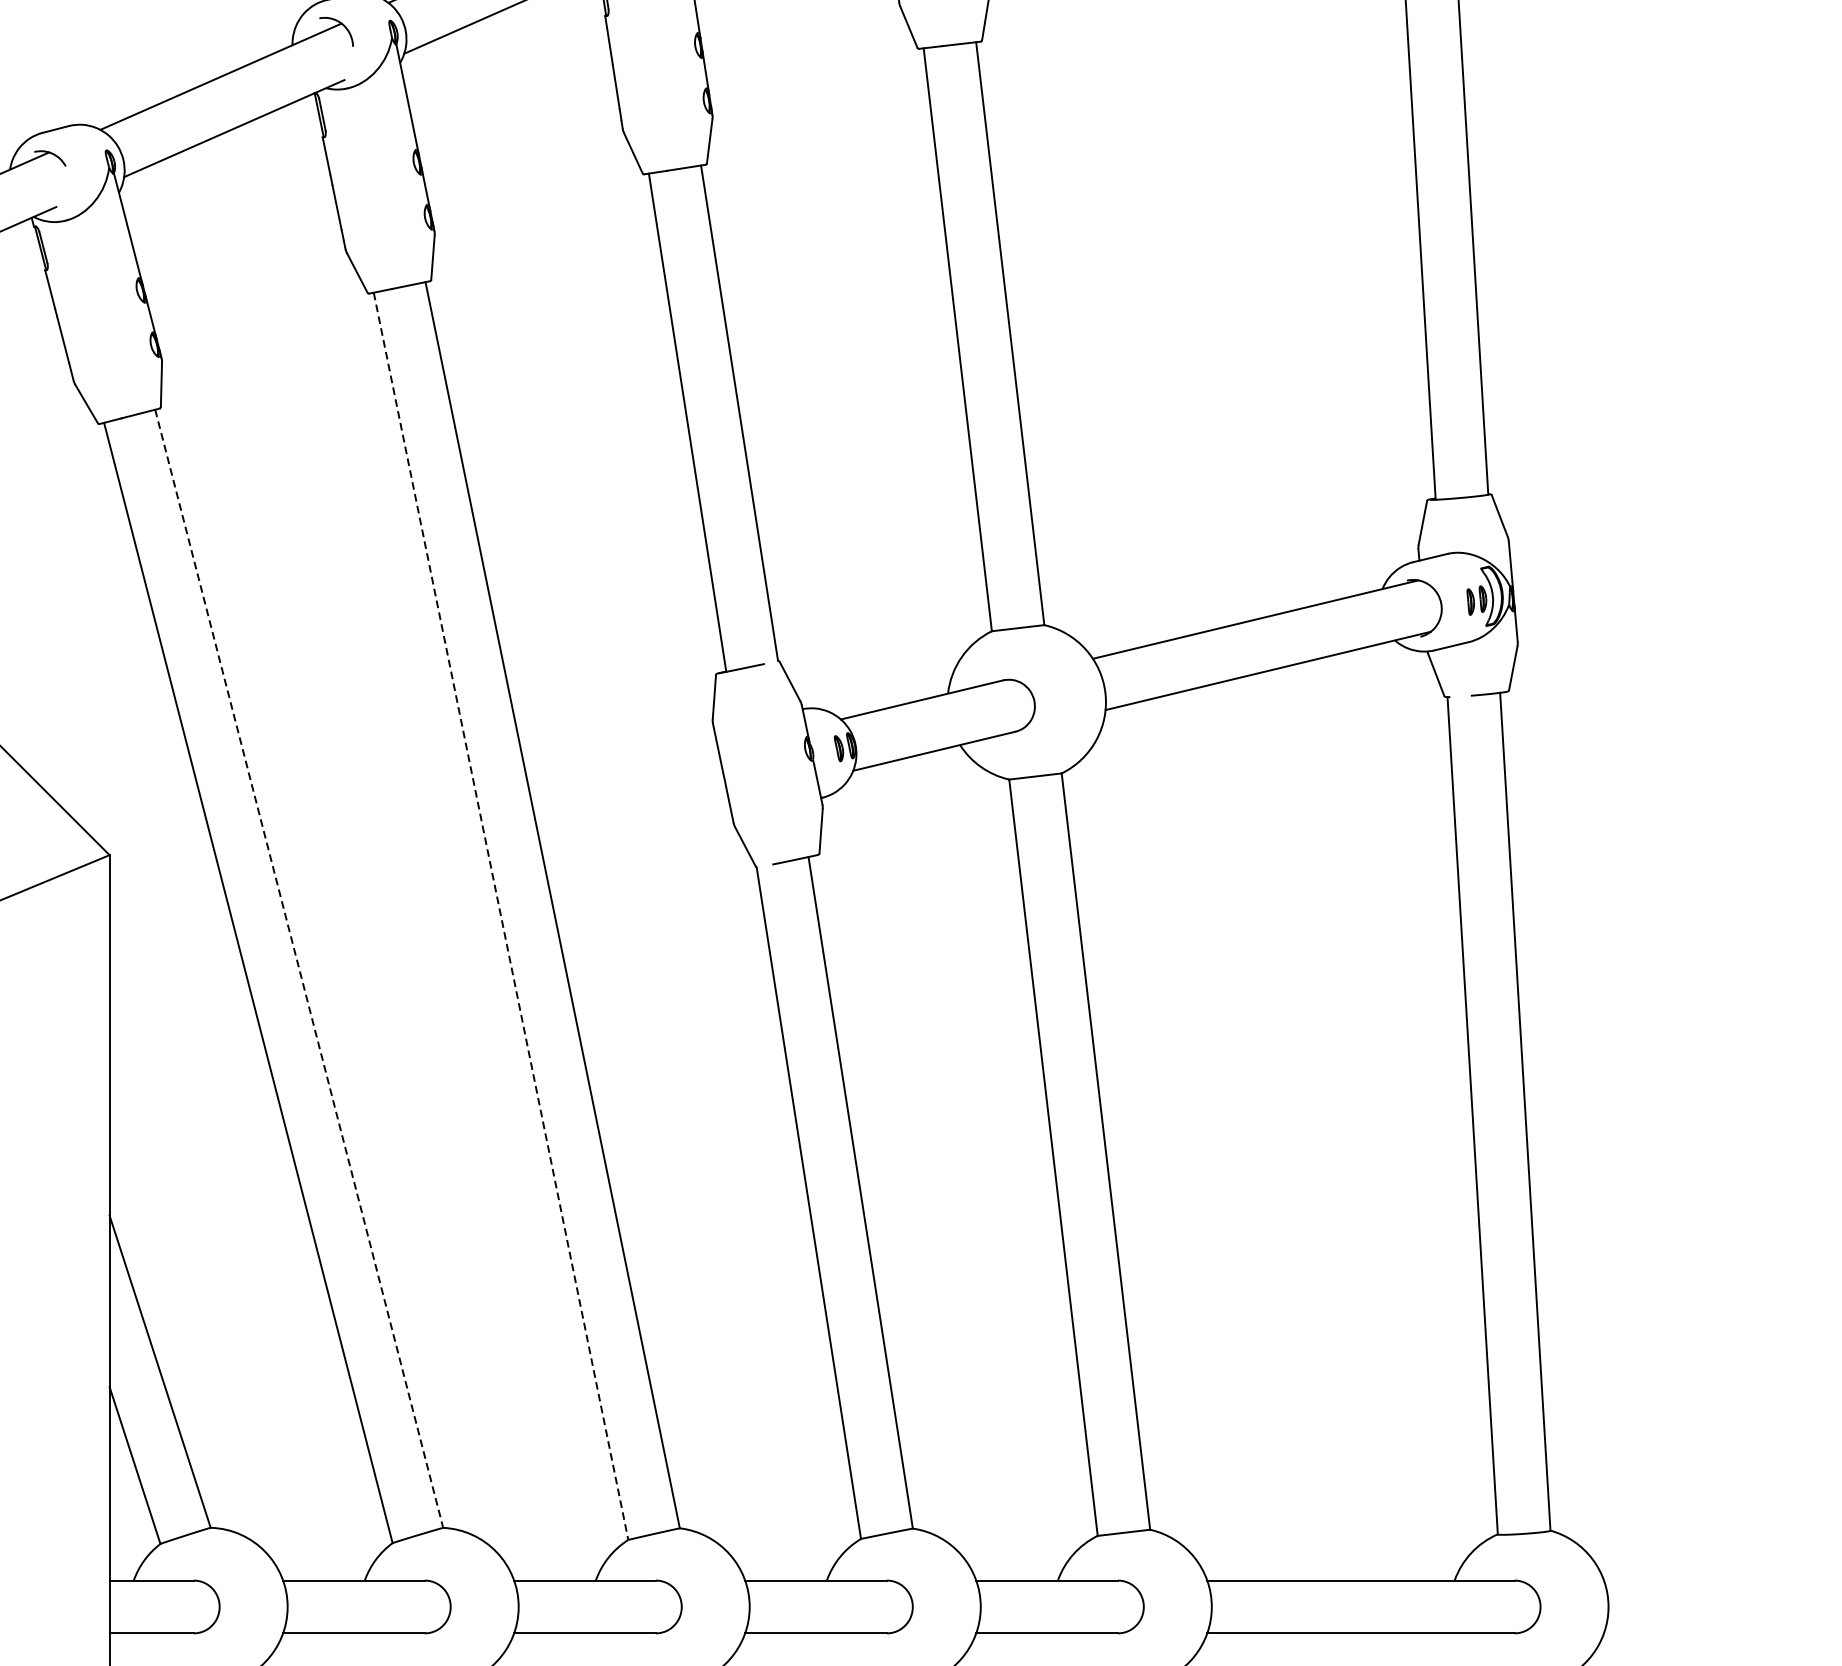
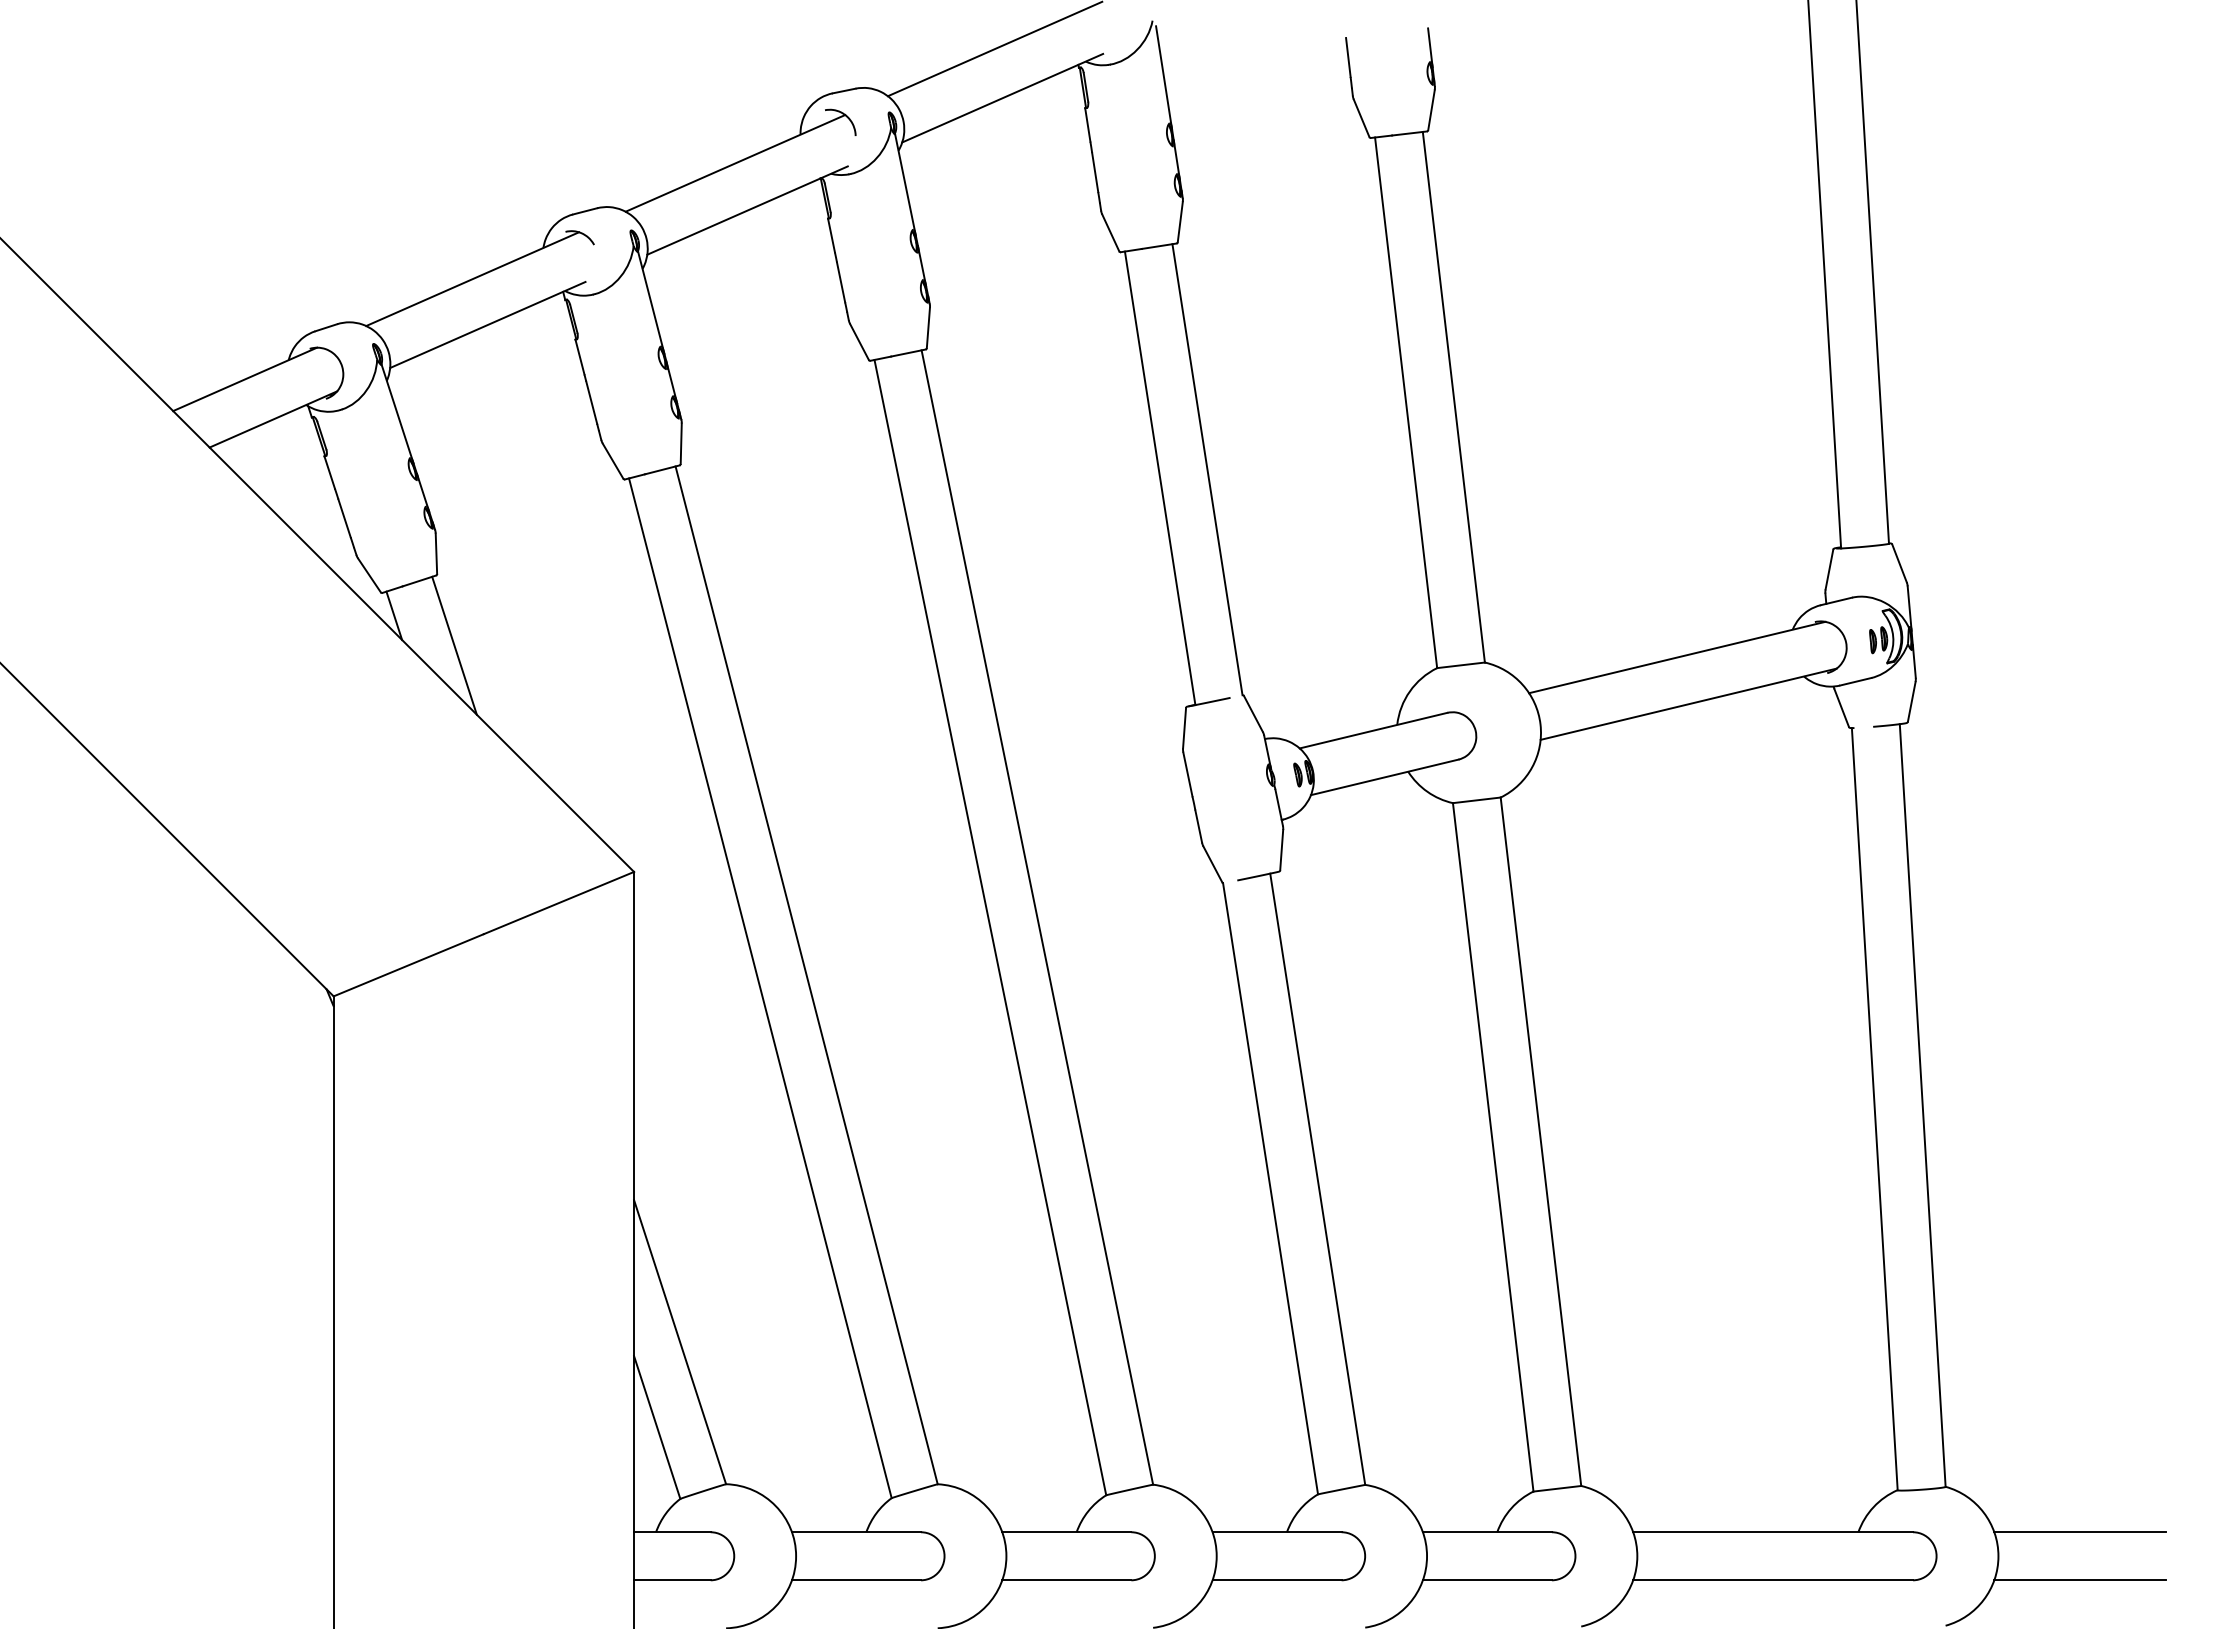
line: (501, 917) -> (990, 928), dashed -> solid
line: (299, 968) -> (806, 975), dashed -> solid
line: (1698, 1580) -> (2080, 1532), added
line: (1698, 1633) -> (2080, 1580), added

